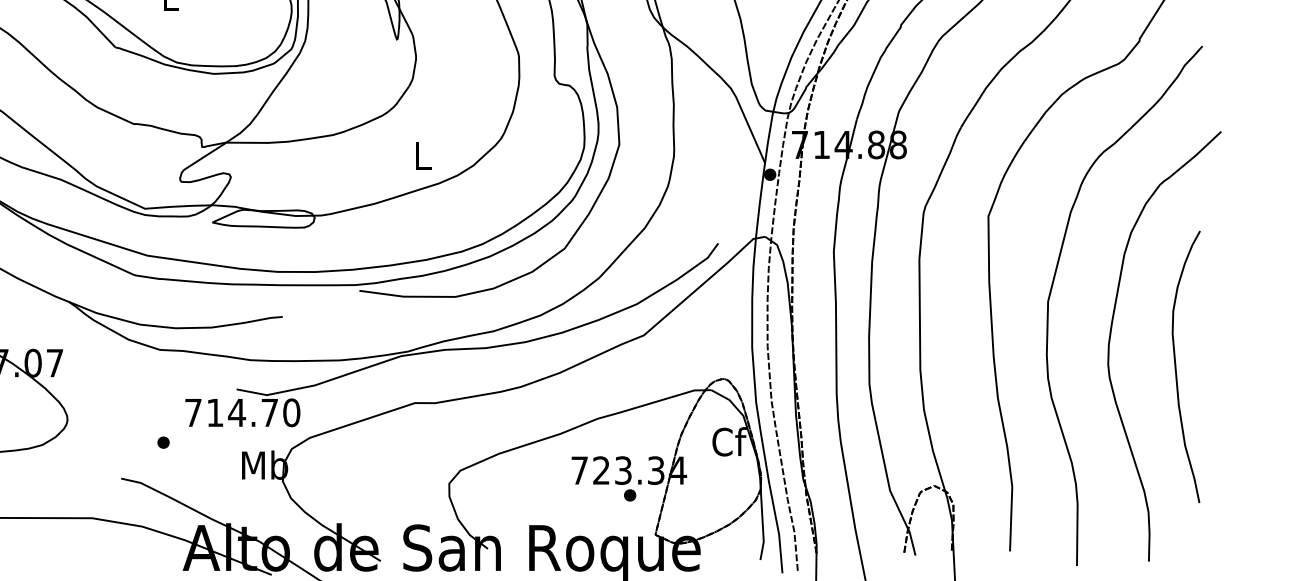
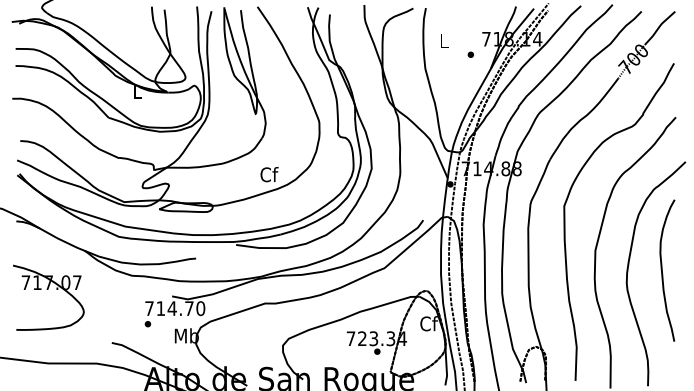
text: (423, 155) -> (269, 174), L -> Cf
curve: (1176, 366) -> (662, 270), moved
part: (162, 443) -> (147, 324), moved

